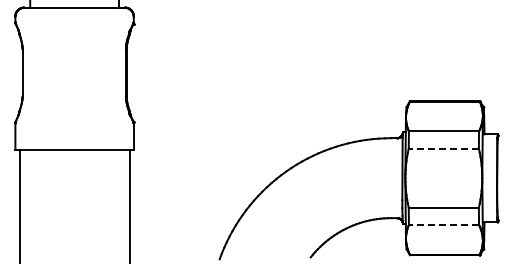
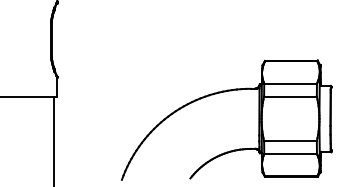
line: (443, 148) -> (290, 96), dashed -> solid
line: (443, 224) -> (290, 153), dashed -> solid

